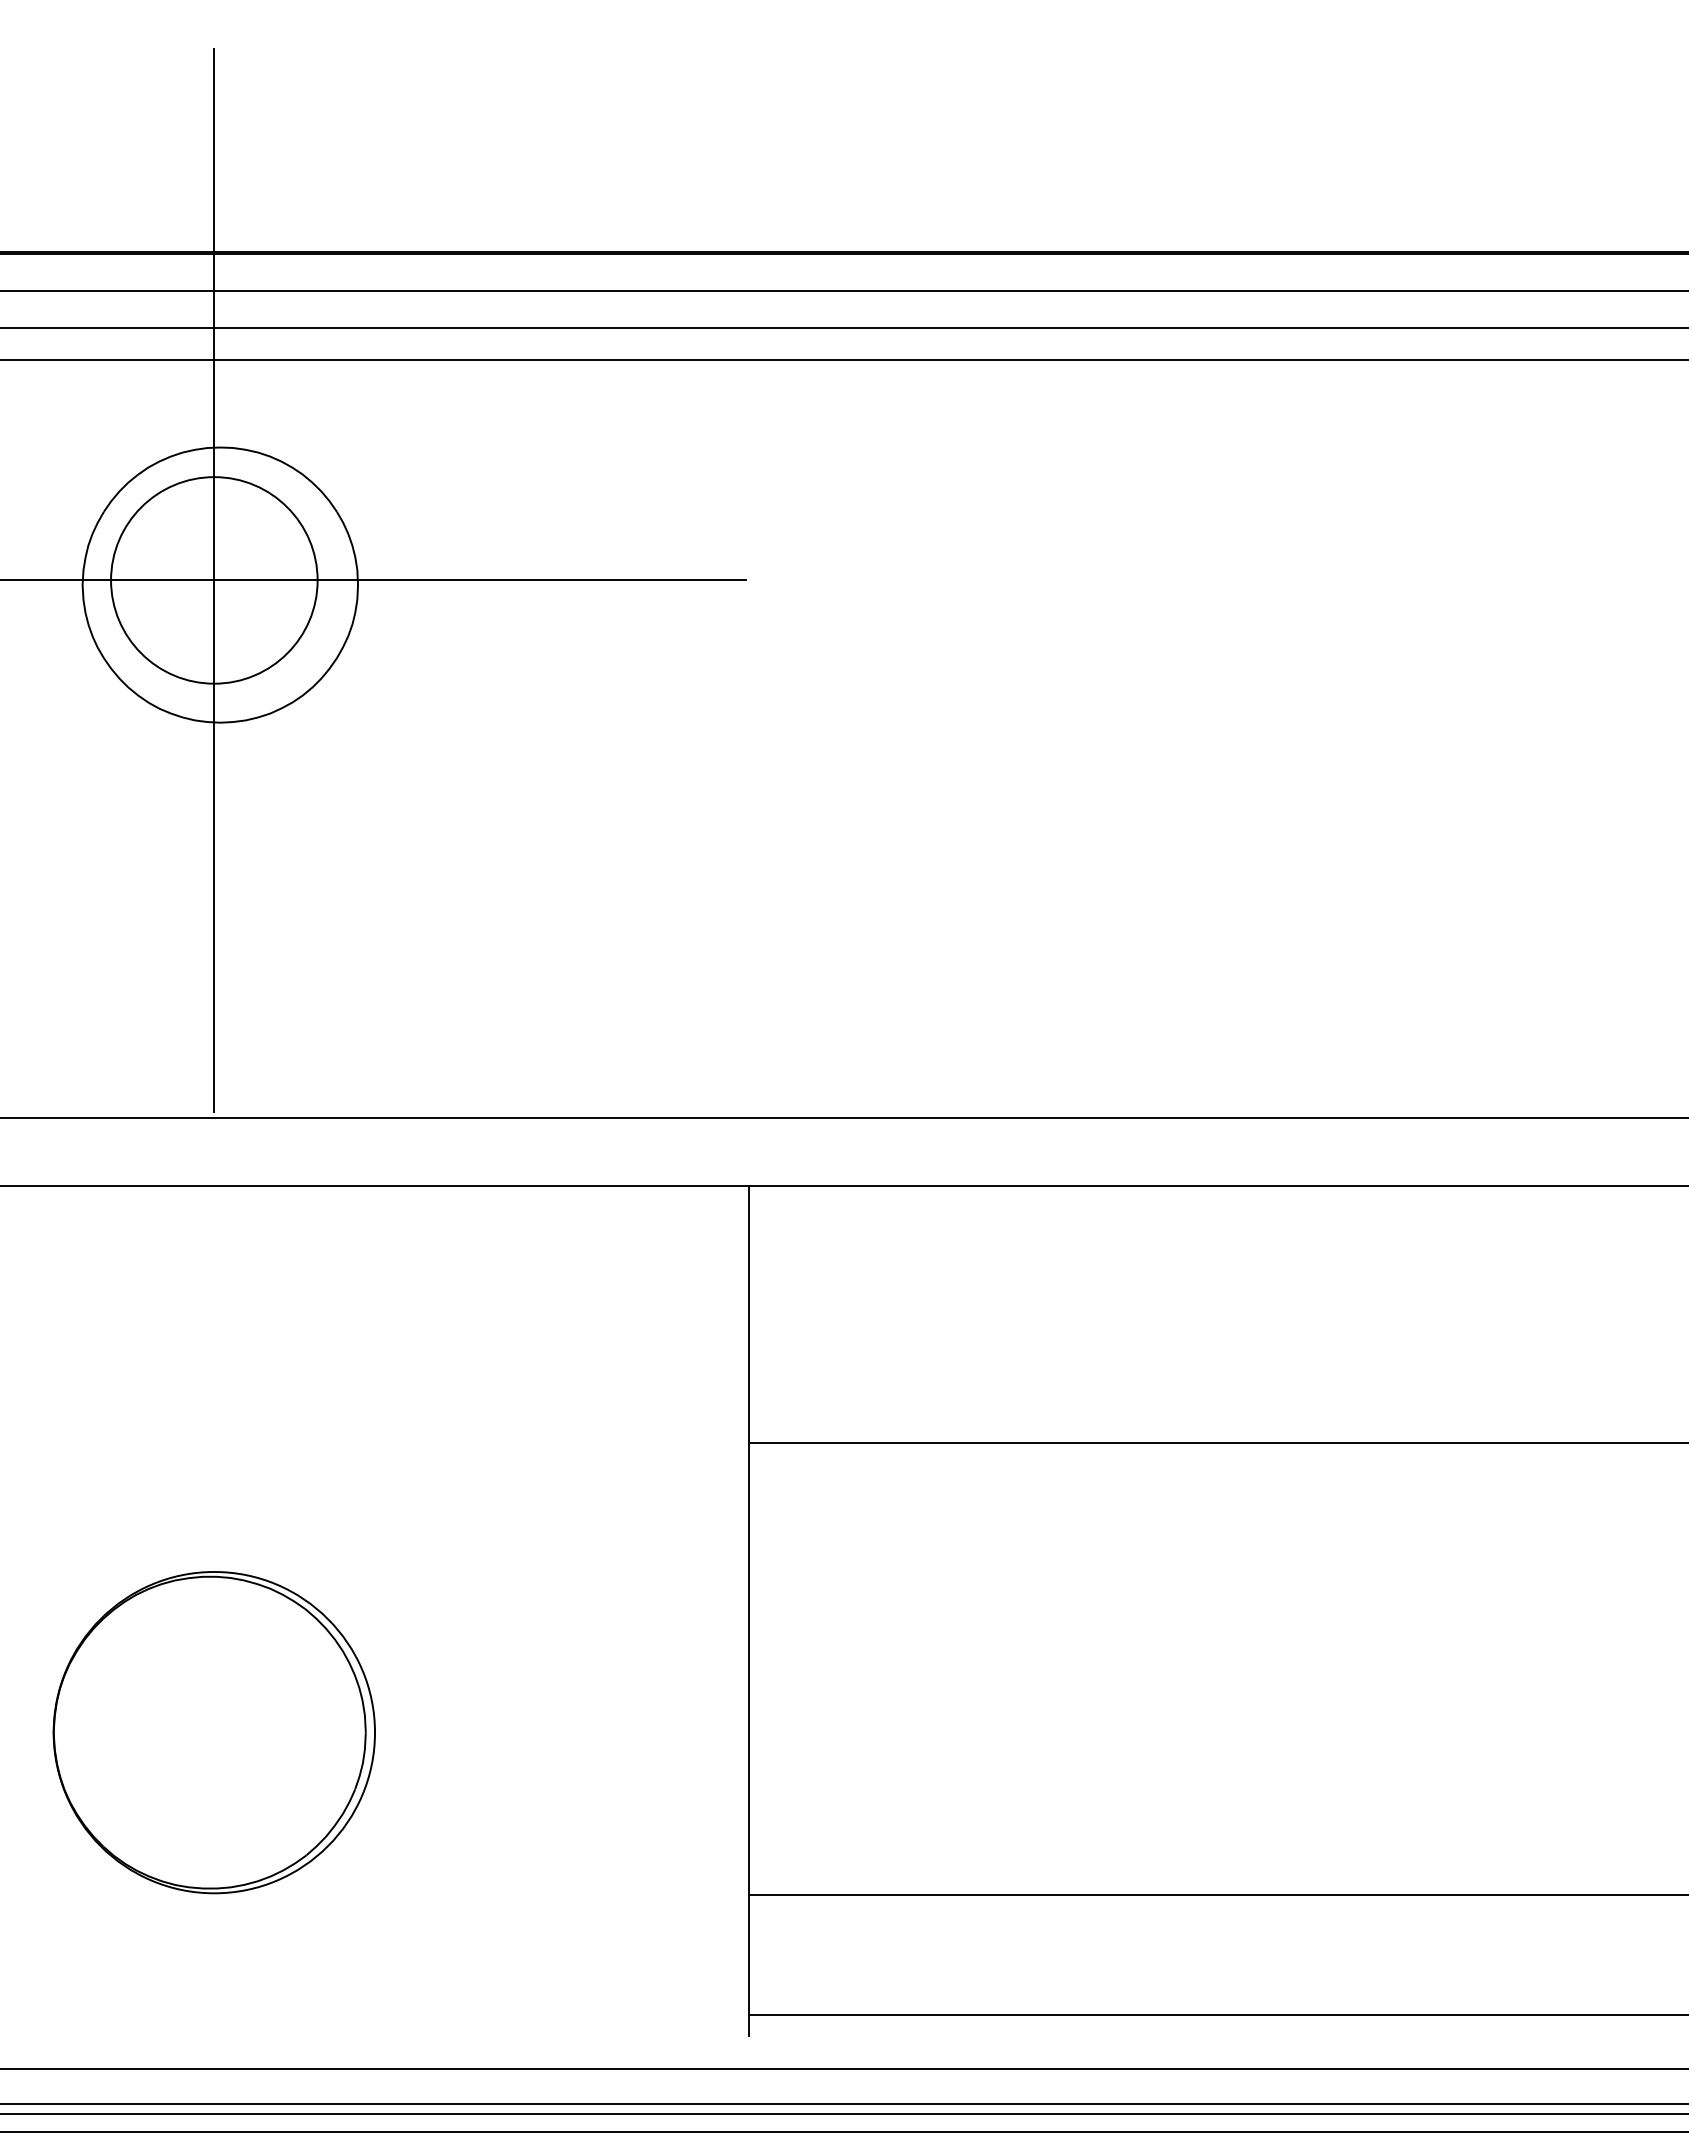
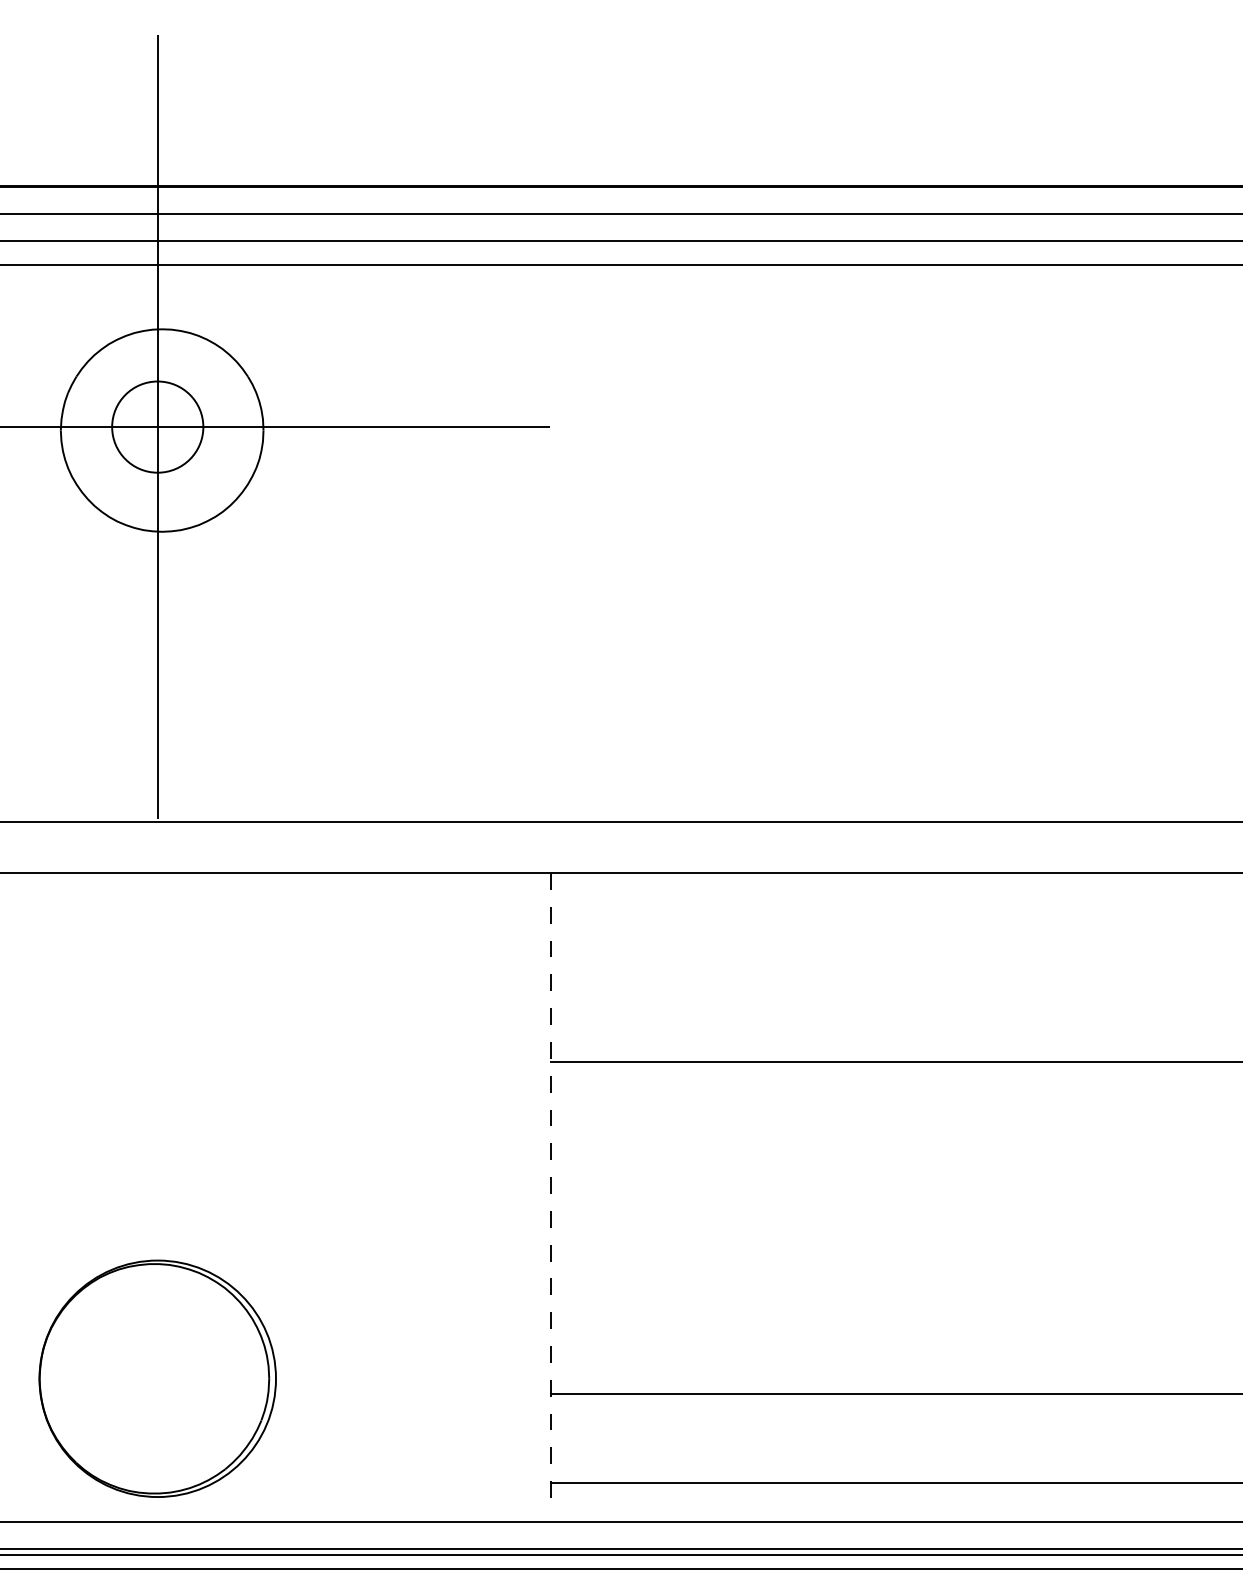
circle: (214, 580) -> (157, 427), size x0.6
line: (748, 1611) -> (550, 1185), solid -> dashed
part: (213, 1732) -> (157, 1378), moved

